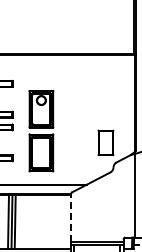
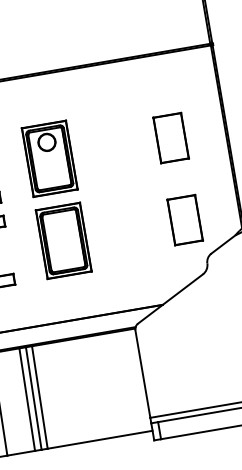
part: (105, 99) -> (170, 138), added
part: (41, 131) -> (57, 200), moved
line: (70, 218) -> (142, 373), dashed -> solid

